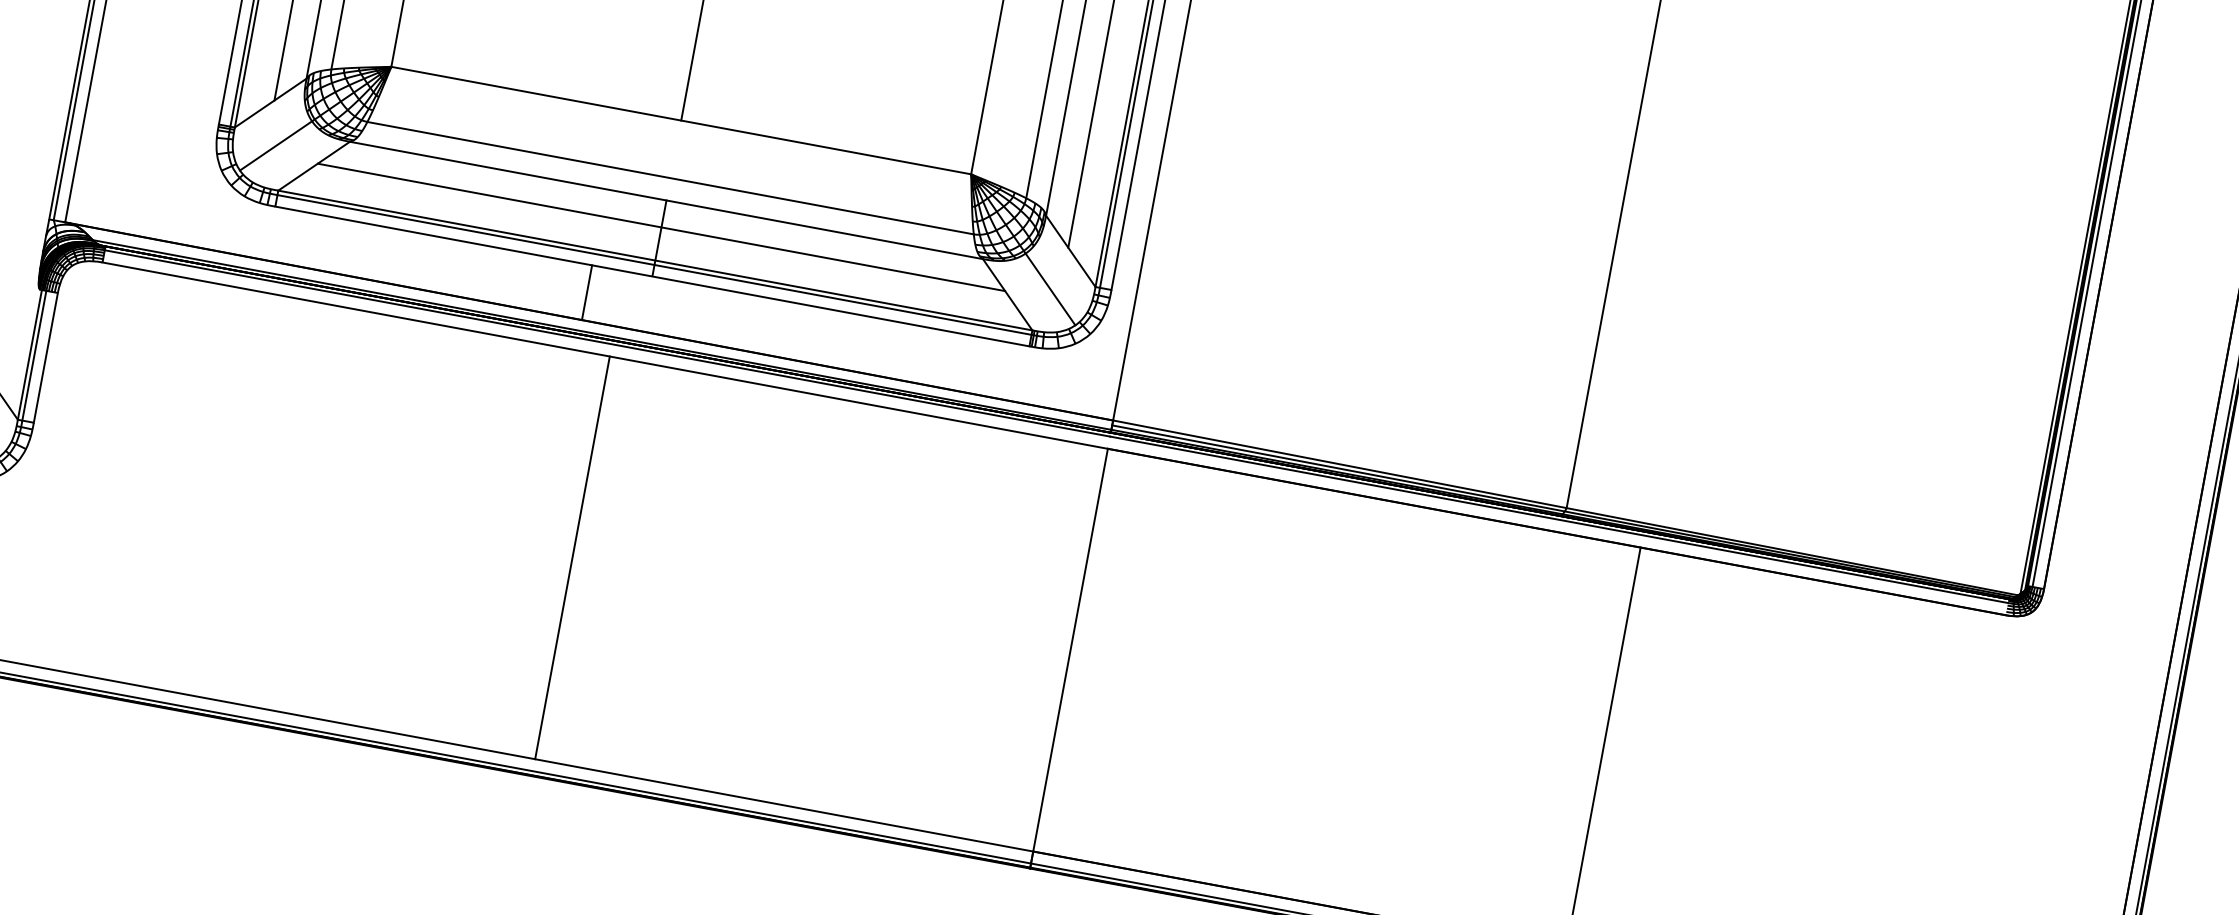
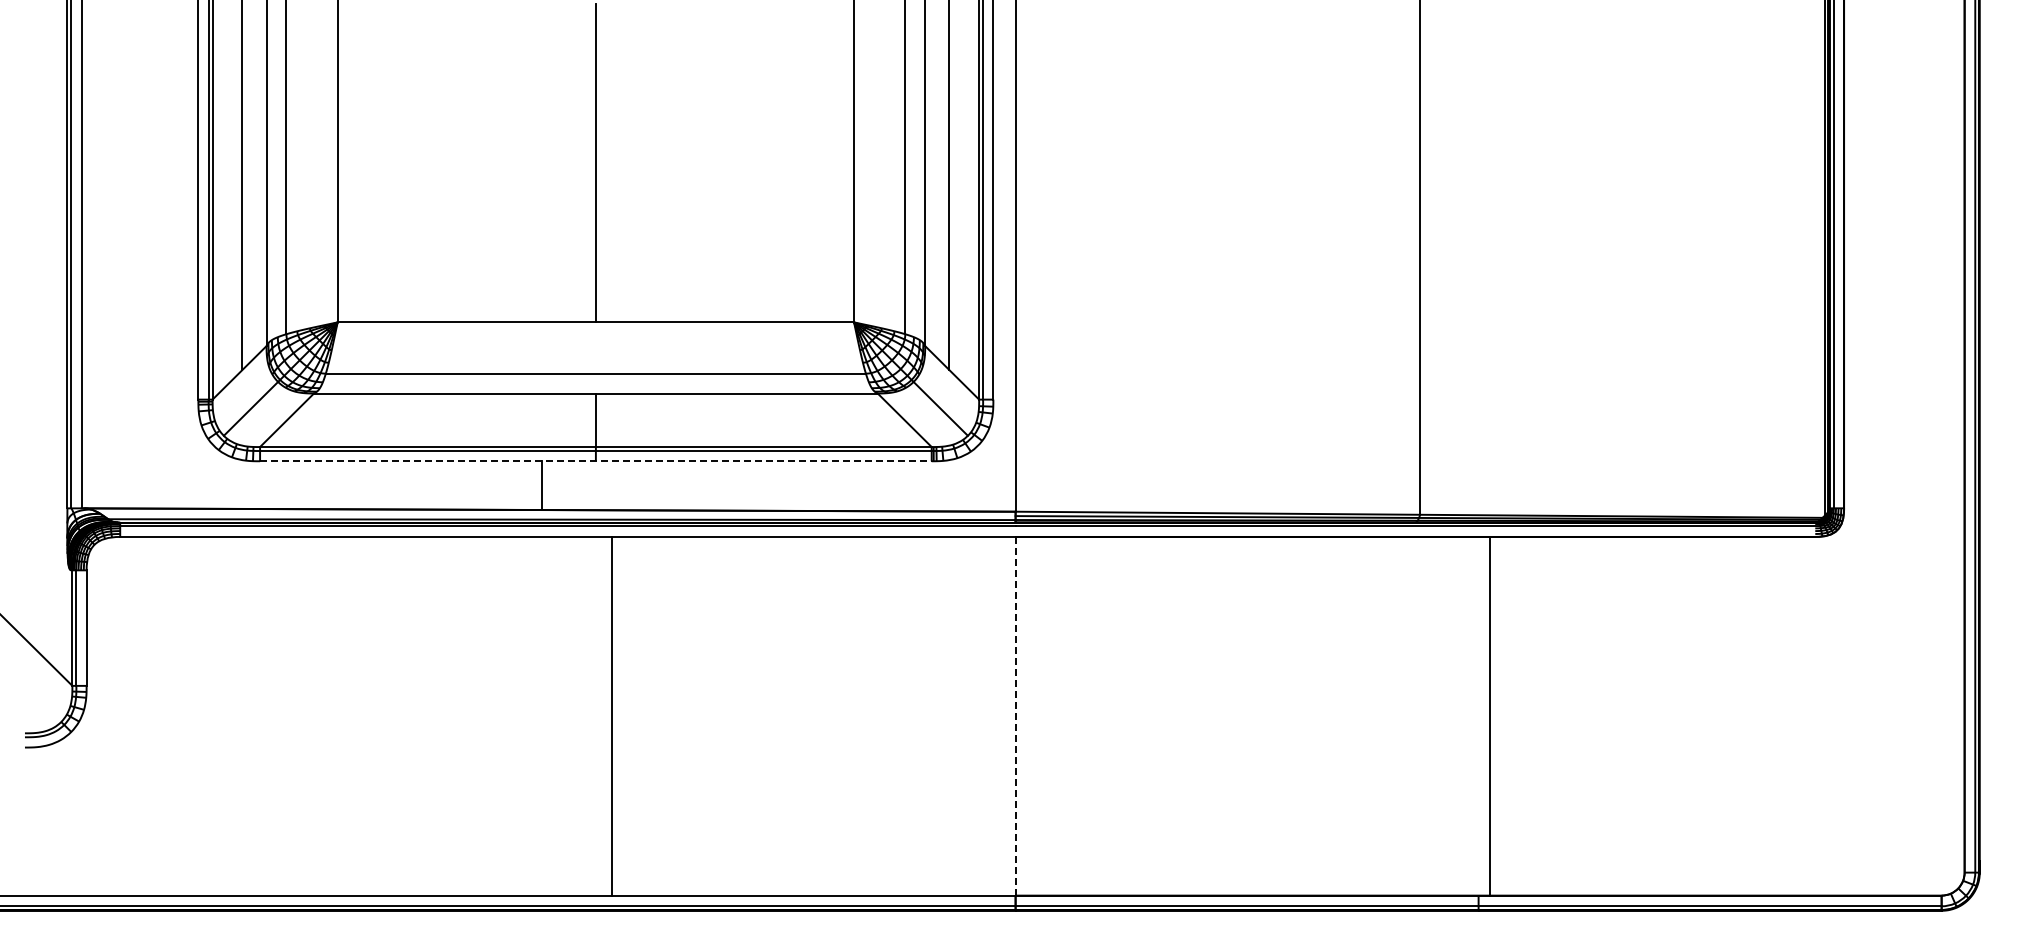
line: (661, 227) -> (595, 417), removed
line: (651, 276) -> (595, 461), solid -> dashed
line: (572, 556) -> (611, 715), moved
line: (1070, 649) -> (1015, 715), solid -> dashed

